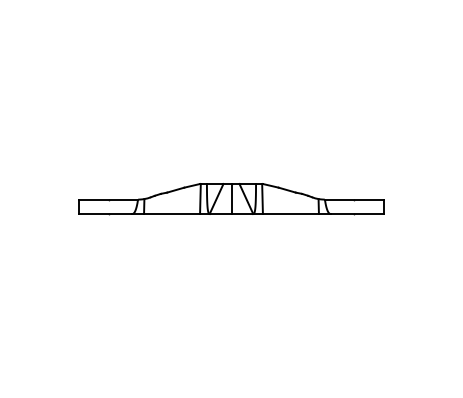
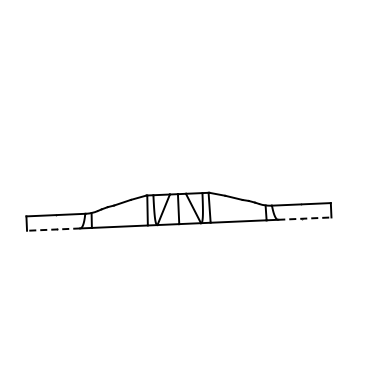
line: (105, 213) -> (53, 229), solid -> dashed
line: (357, 213) -> (305, 218), solid -> dashed

